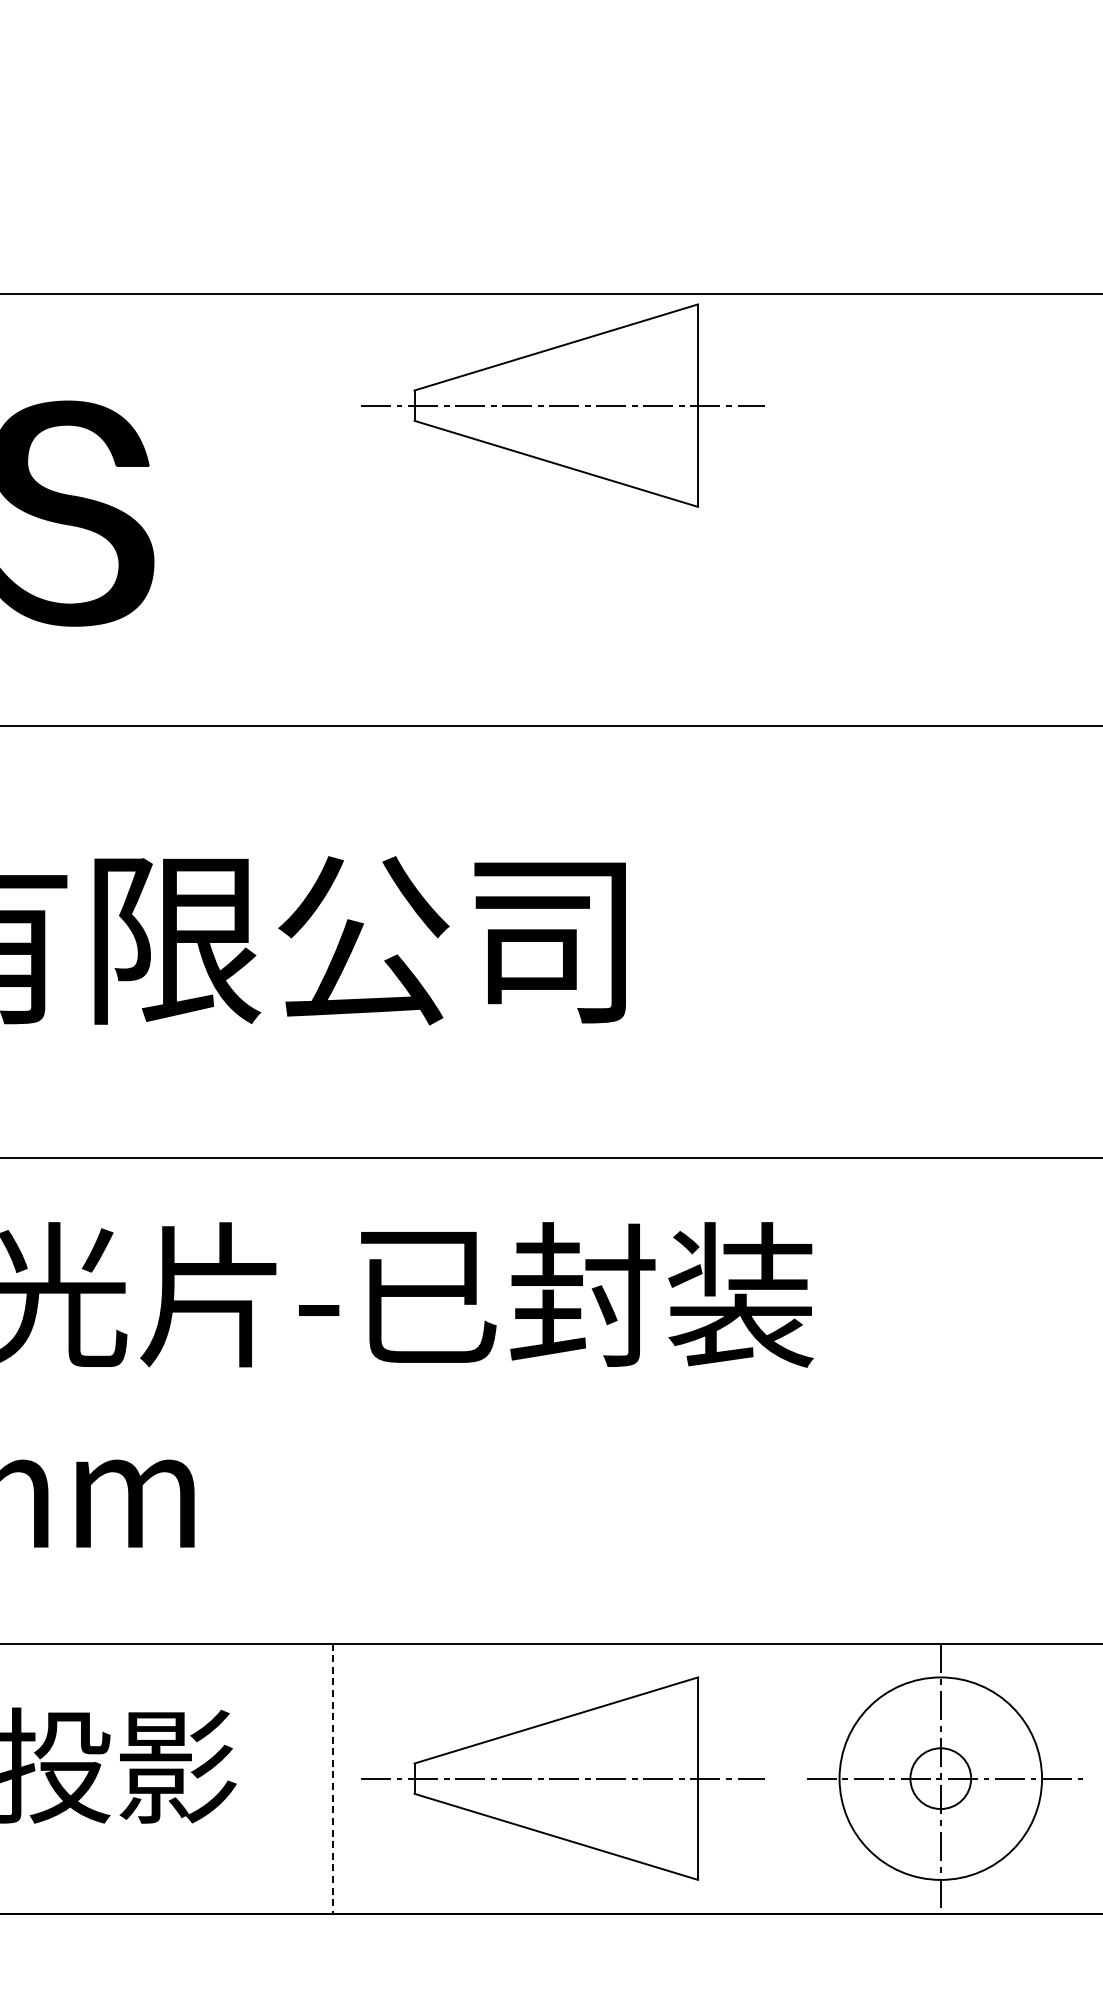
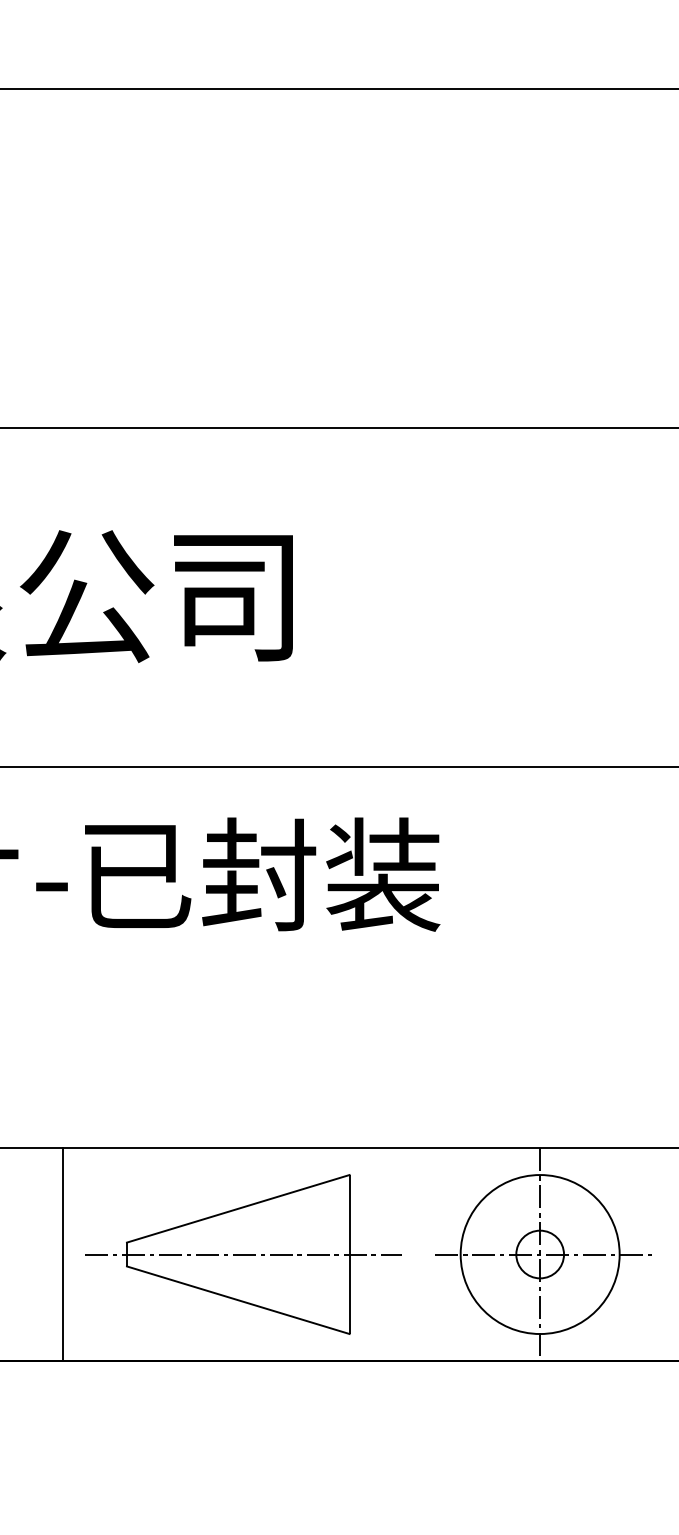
part: (562, 405) -> (243, 176), removed
line: (332, 1779) -> (62, 1255), dashed -> solid

